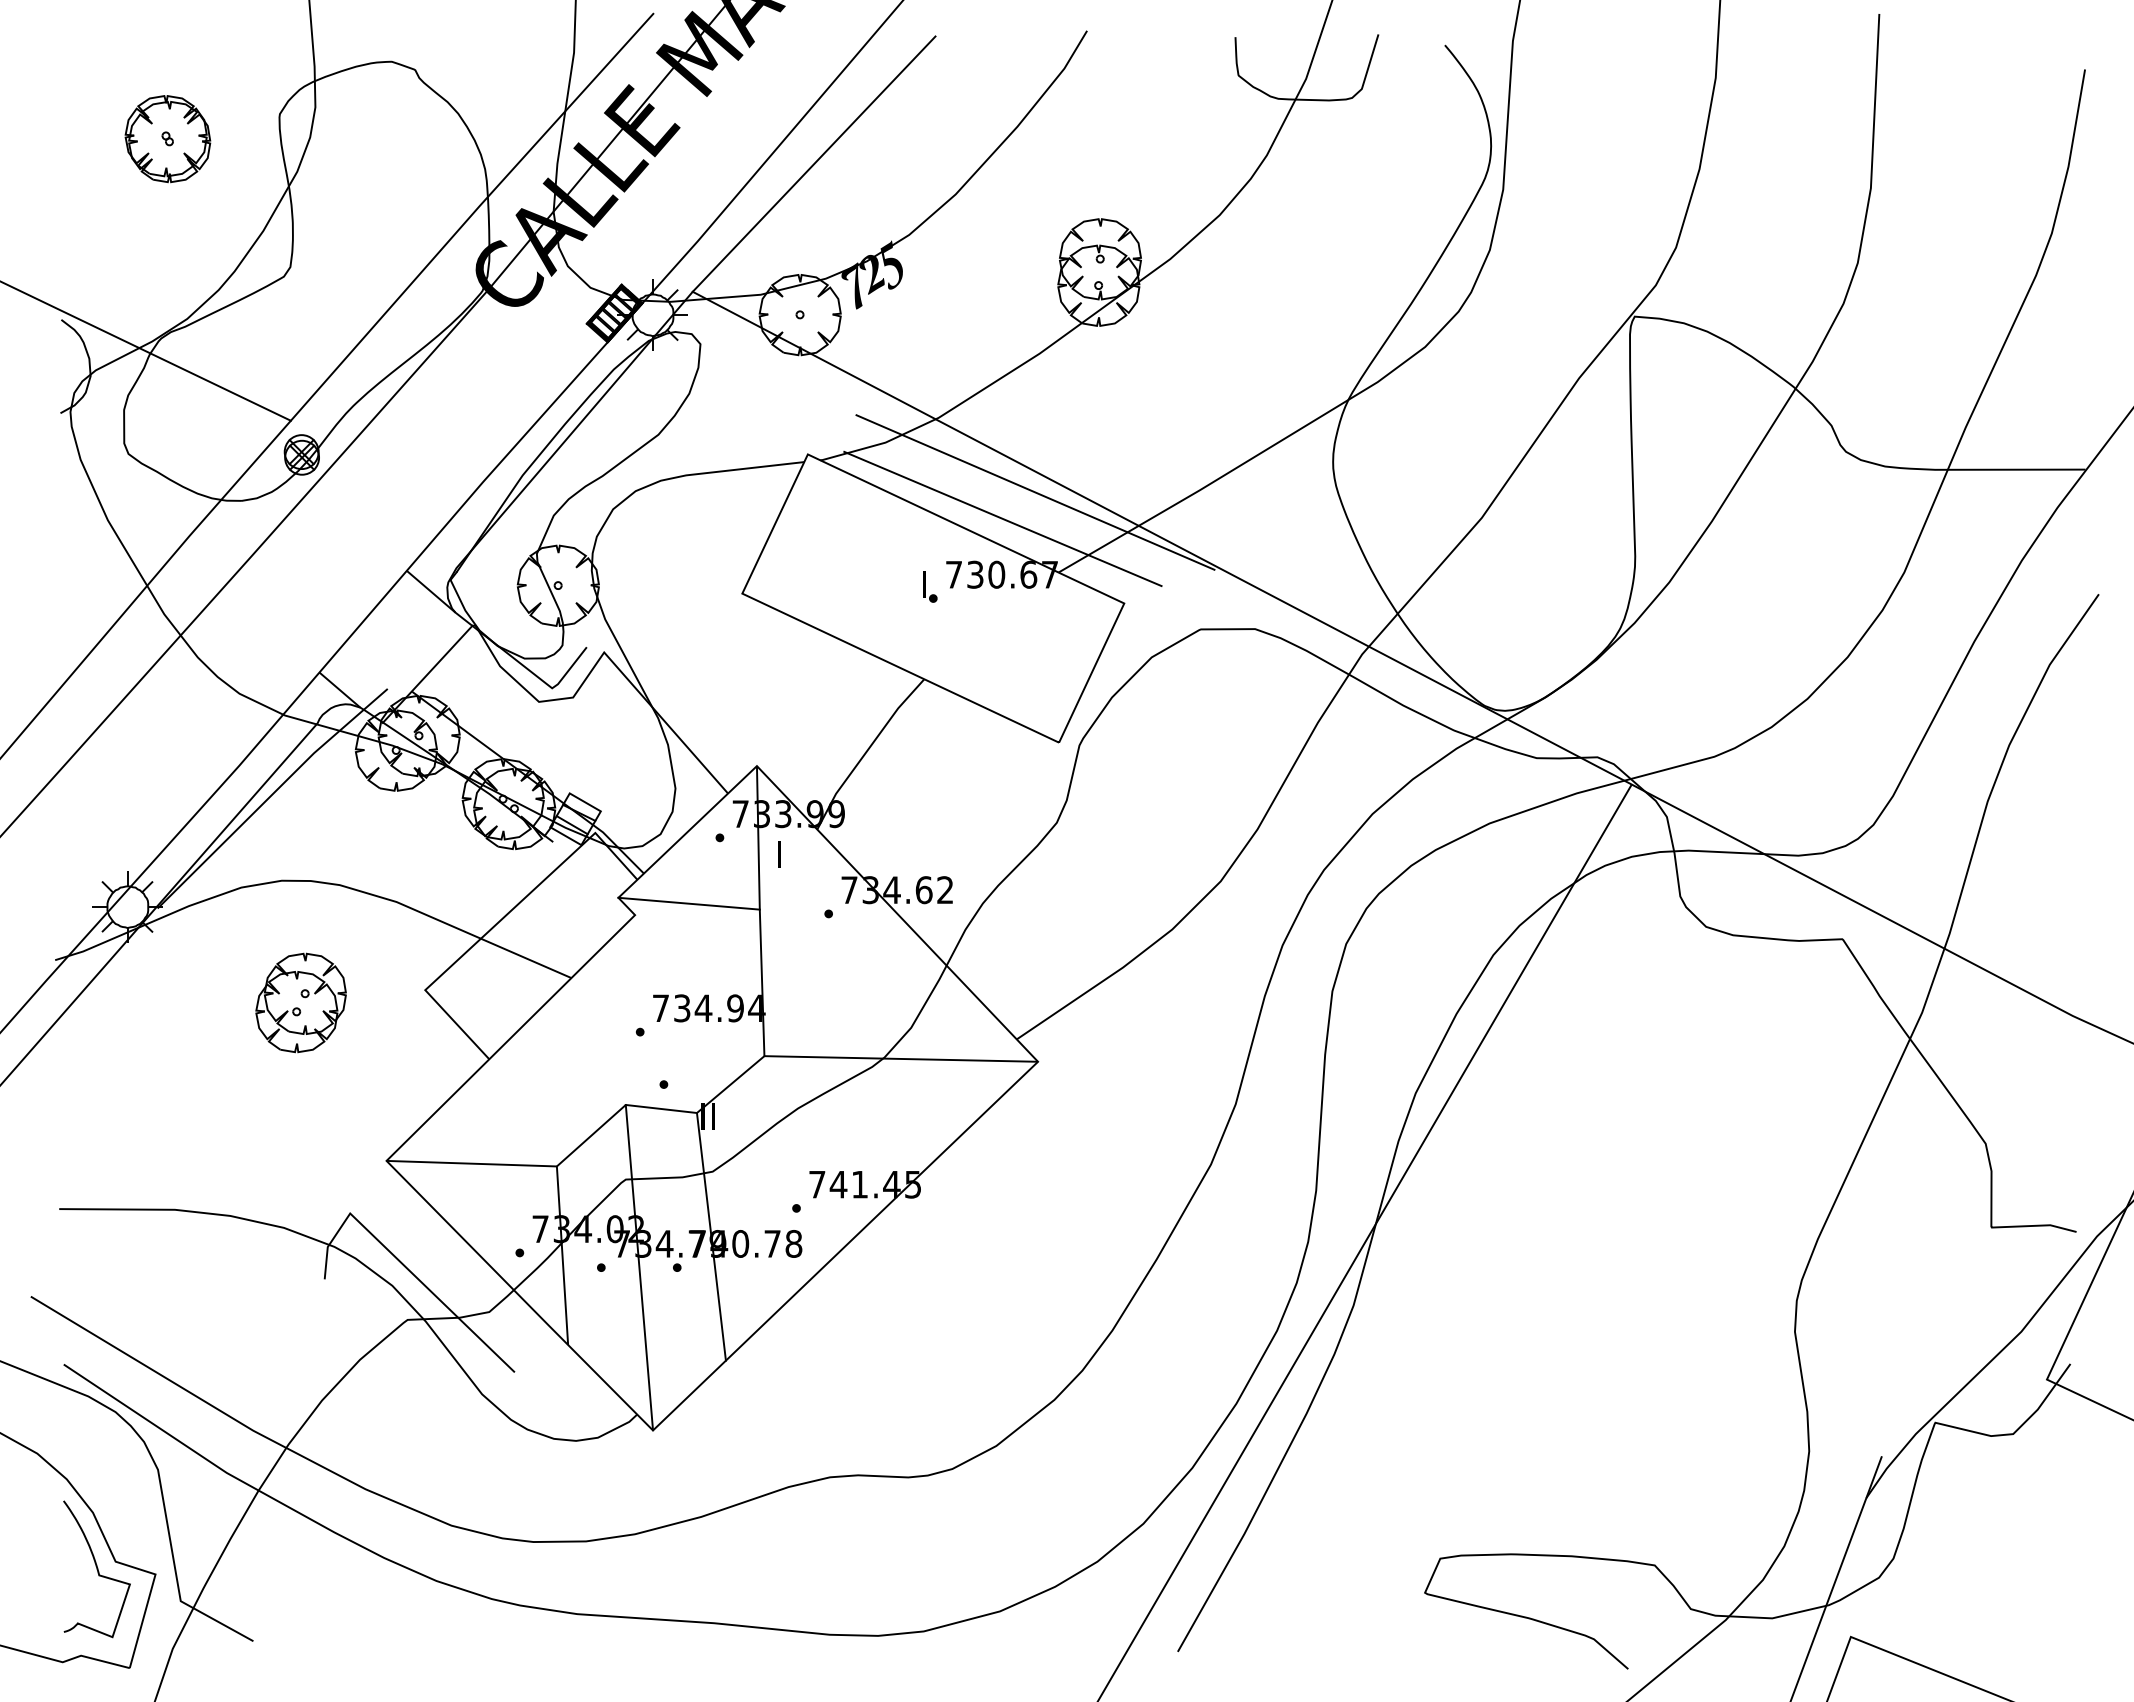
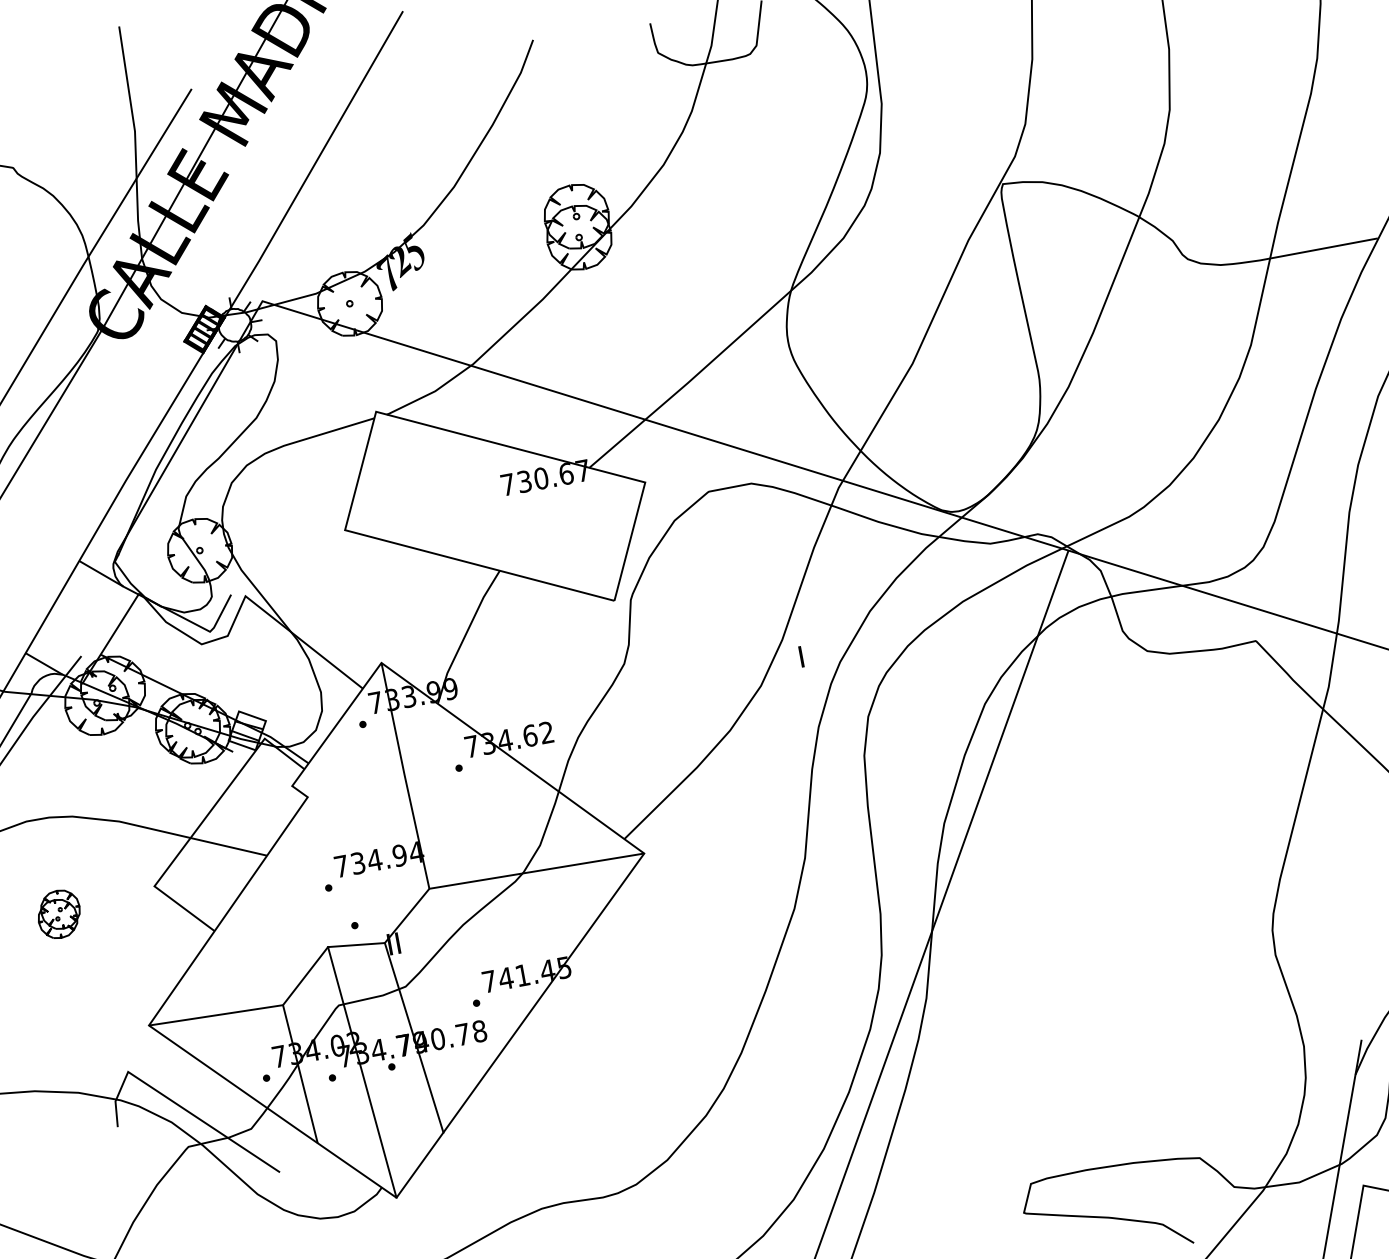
line: (813, 163) -> (338, 183), removed
line: (1035, 492) -> (559, 408), removed
line: (1002, 518) -> (537, 433), removed
part: (930, 586) -> (491, 497), removed
text: (779, 854) -> (801, 656), moved
line: (688, 903) -> (347, 780), removed
part: (300, 1002) -> (58, 914), size x0.6

